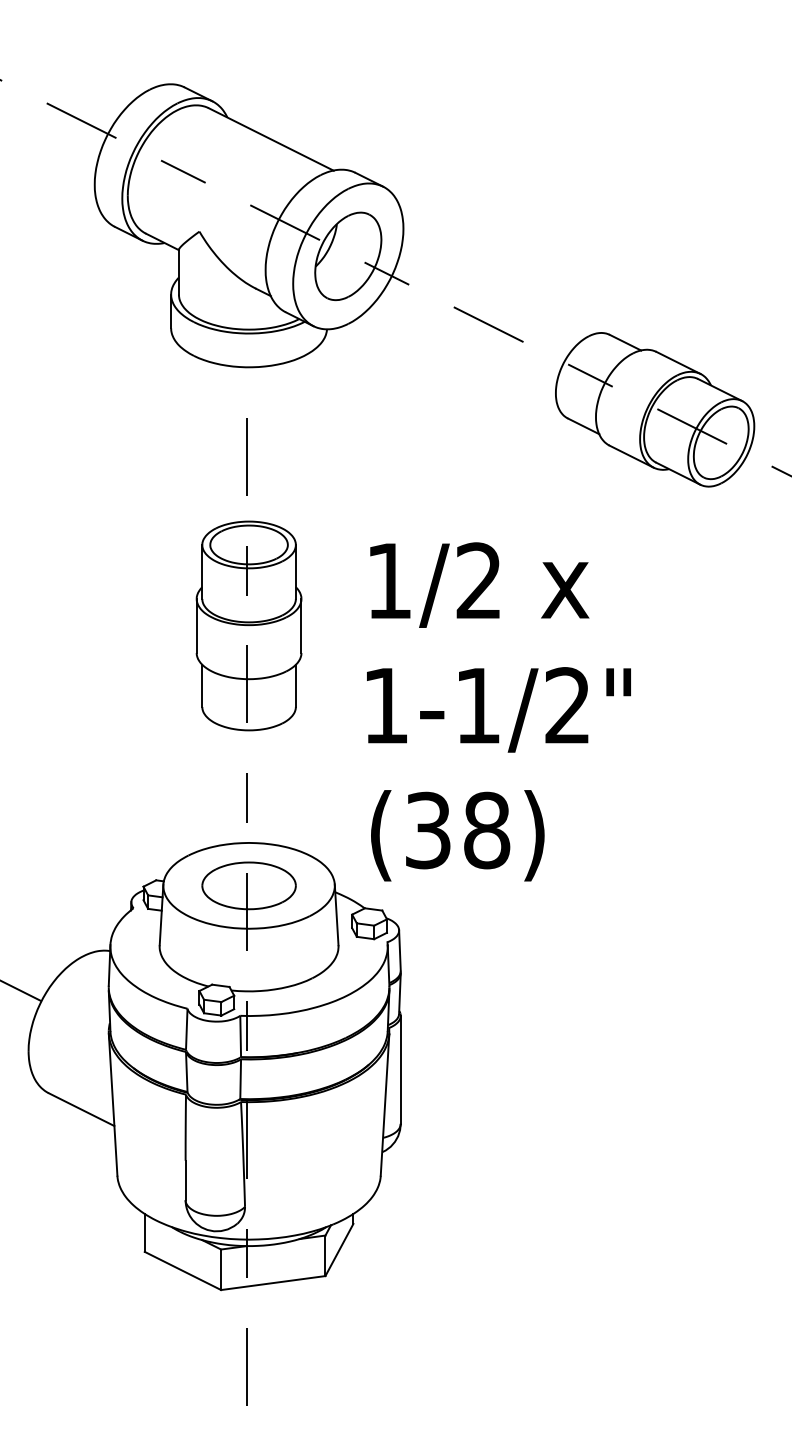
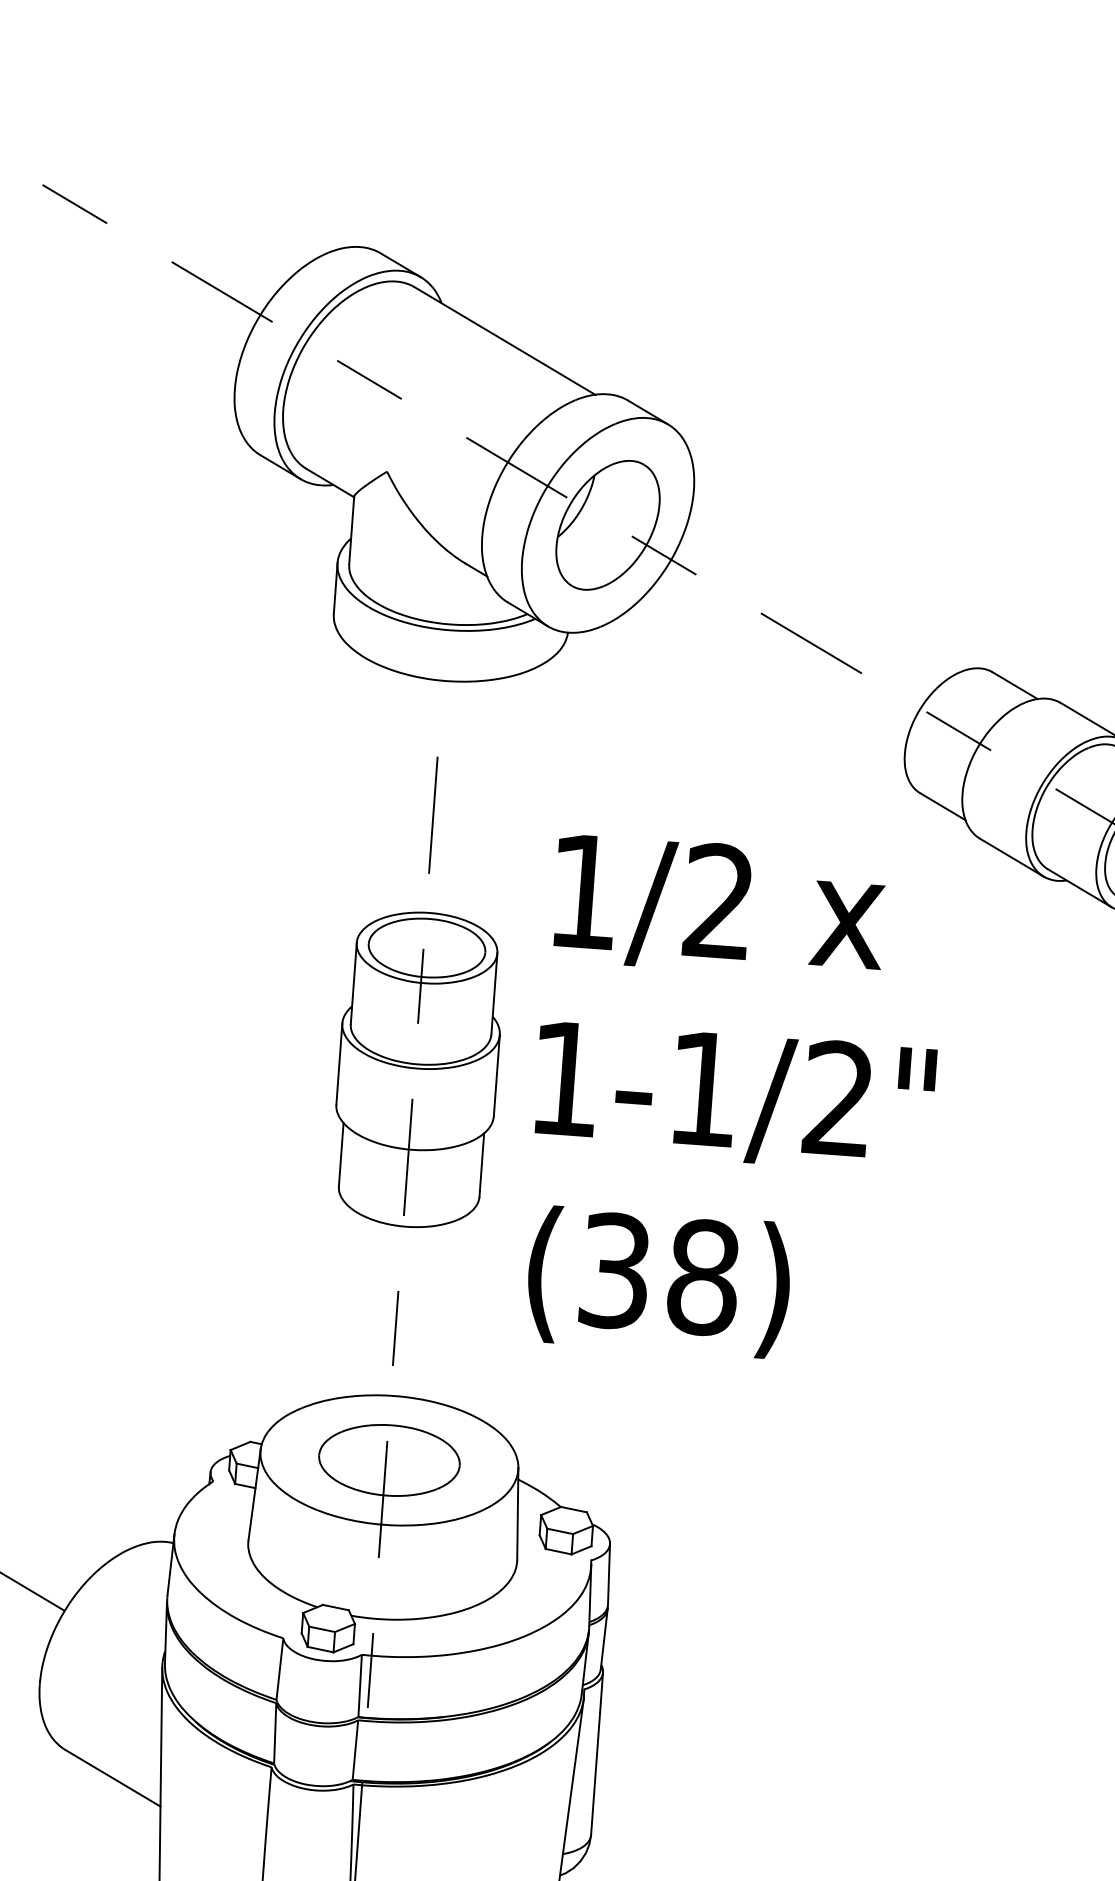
text: (498, 711) -> (733, 1099), moved

